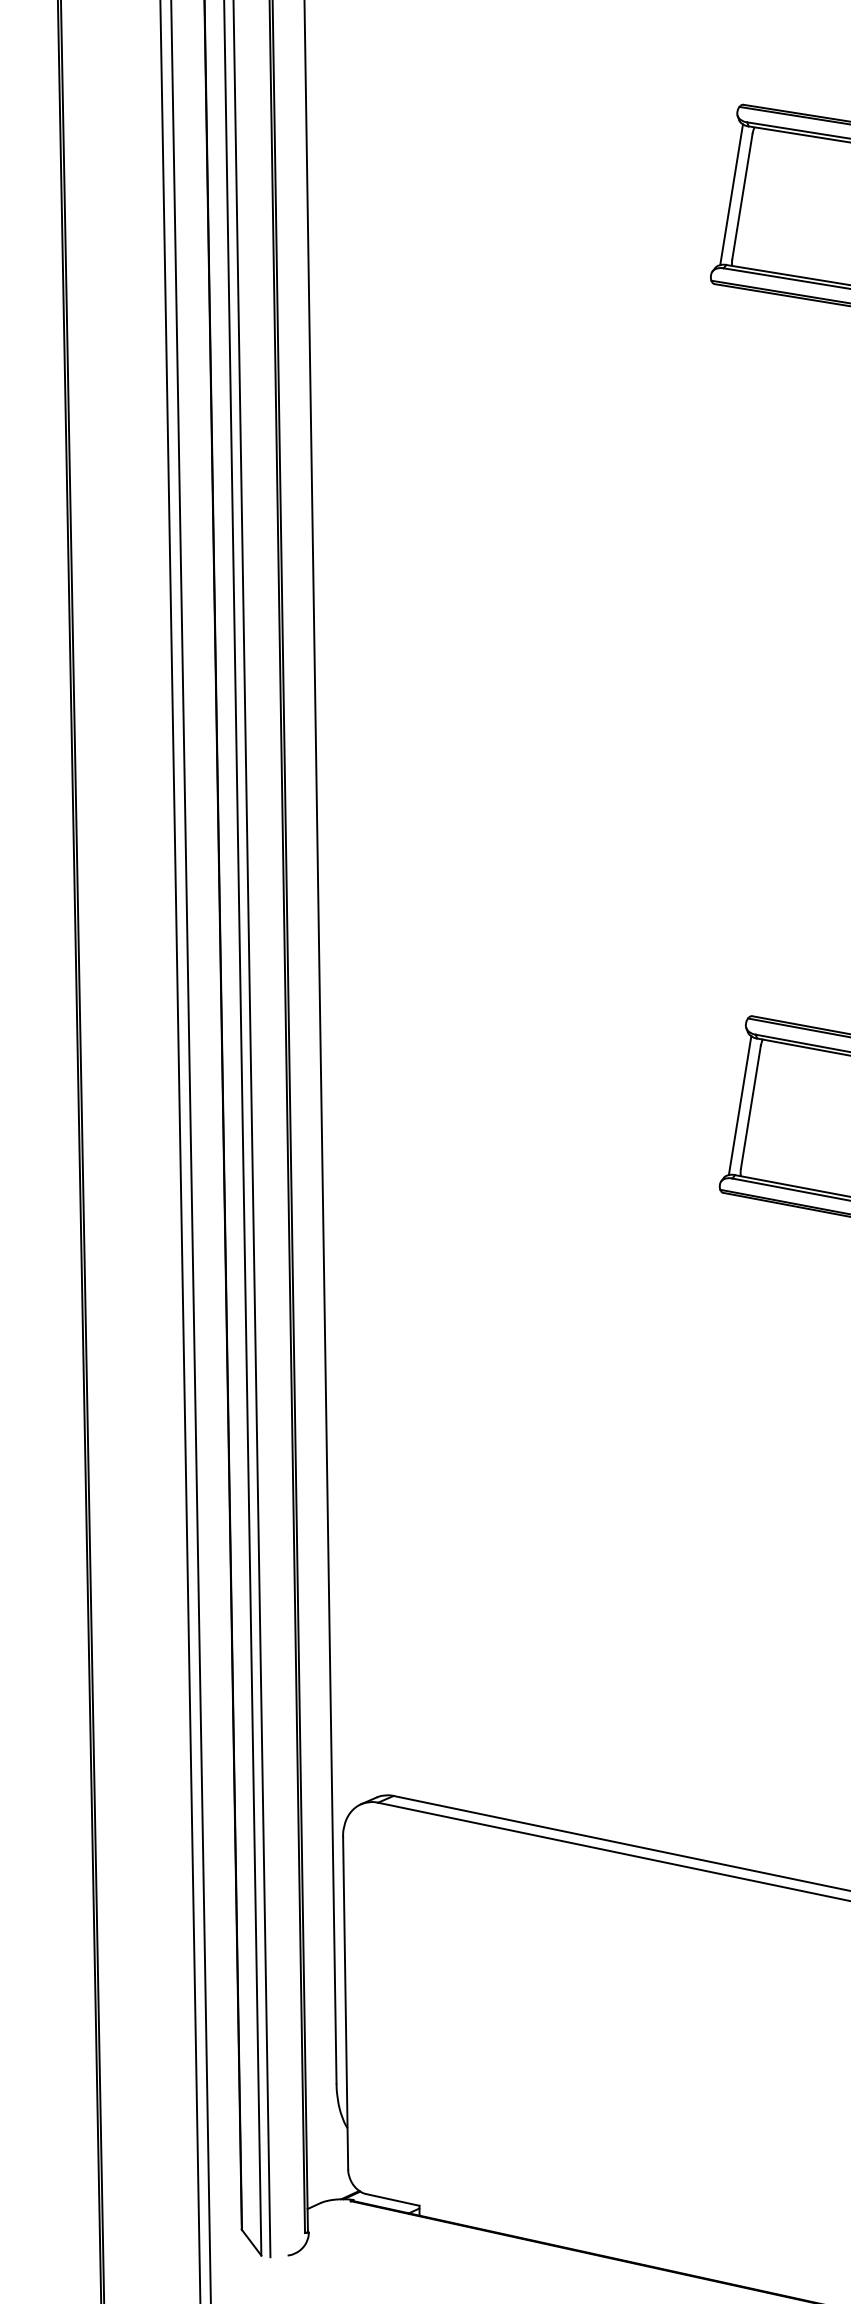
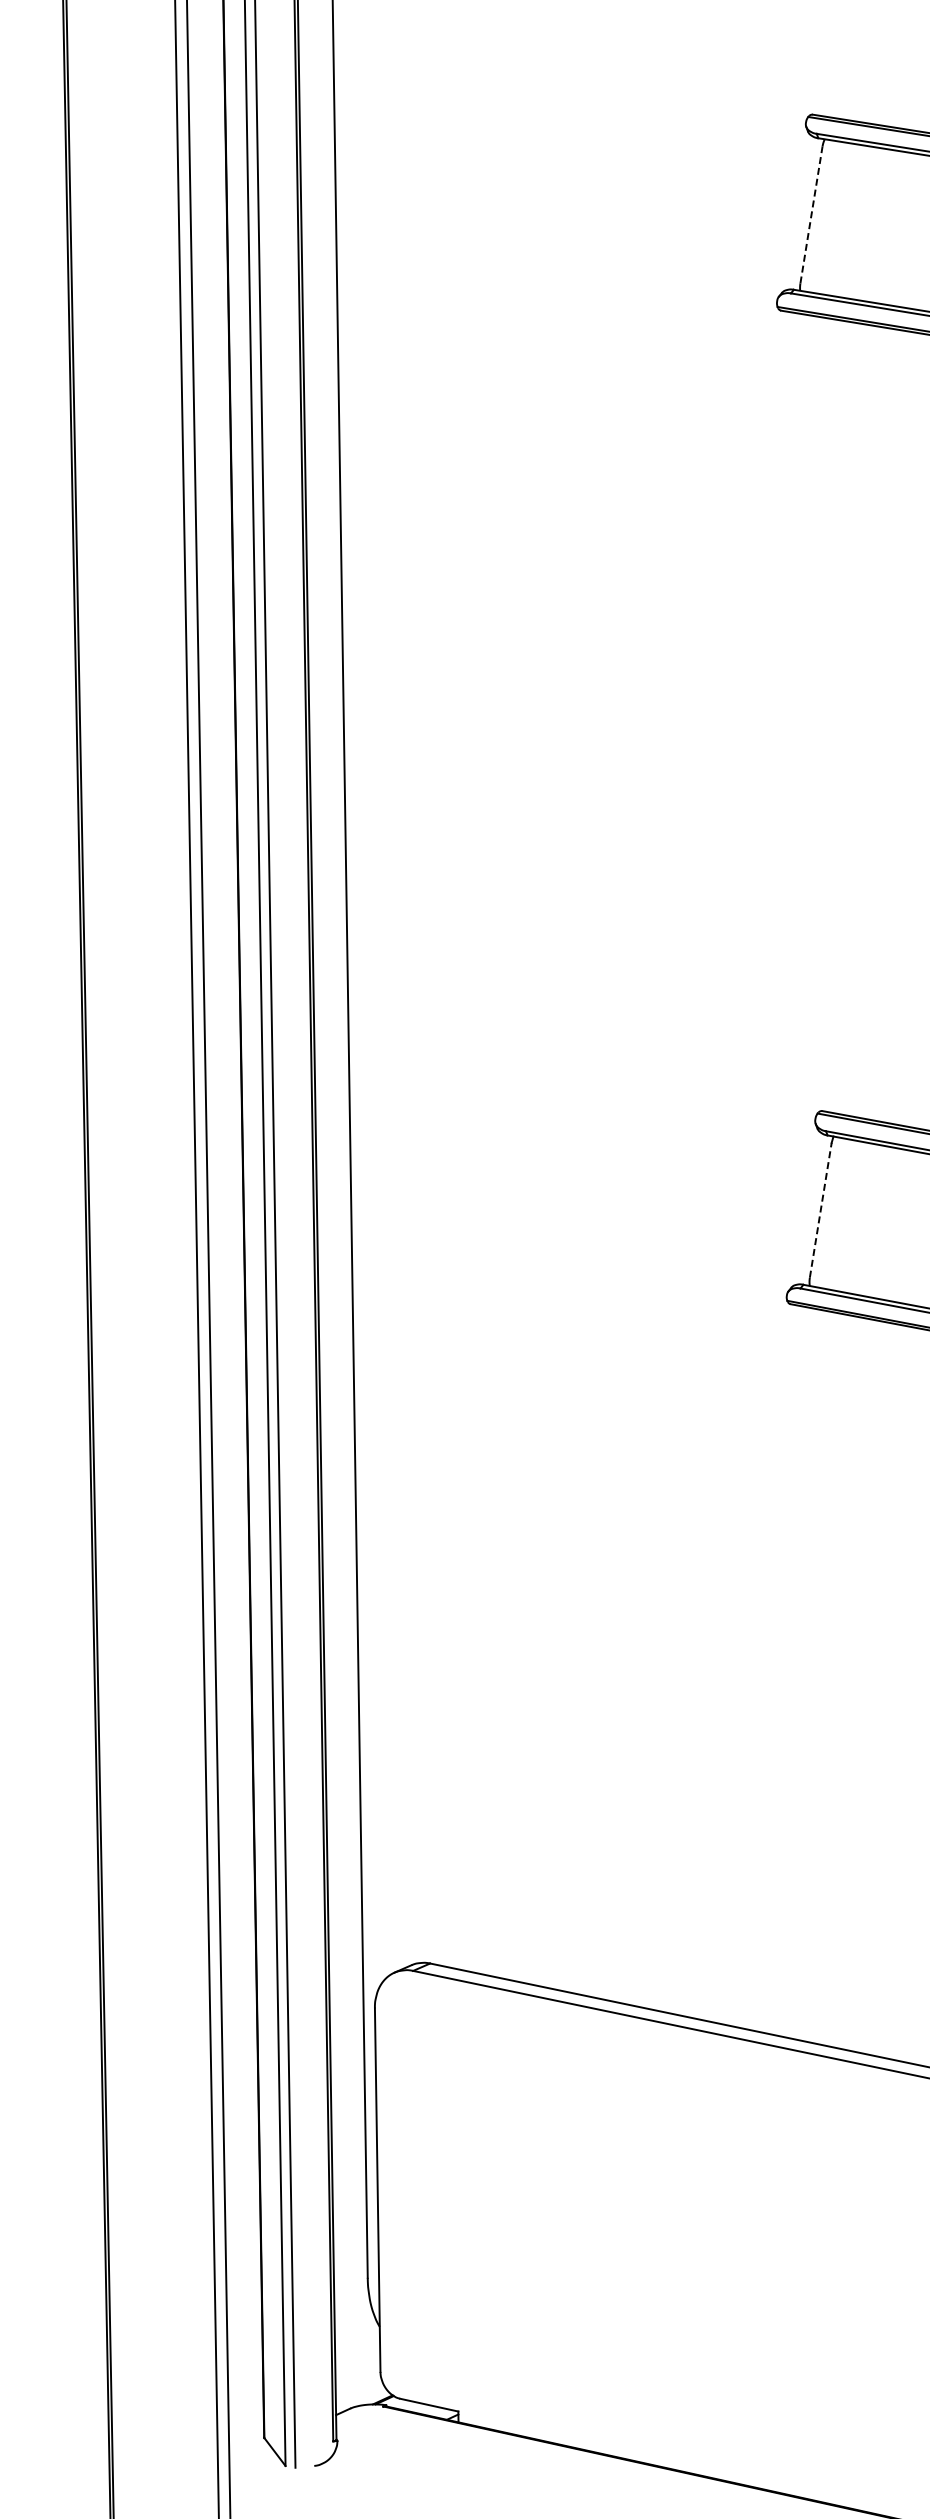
line: (731, 194) -> (799, 212), removed
line: (742, 196) -> (811, 214), solid -> dashed
line: (739, 1105) -> (808, 1208), removed
line: (750, 1106) -> (820, 1209), solid -> dashed

